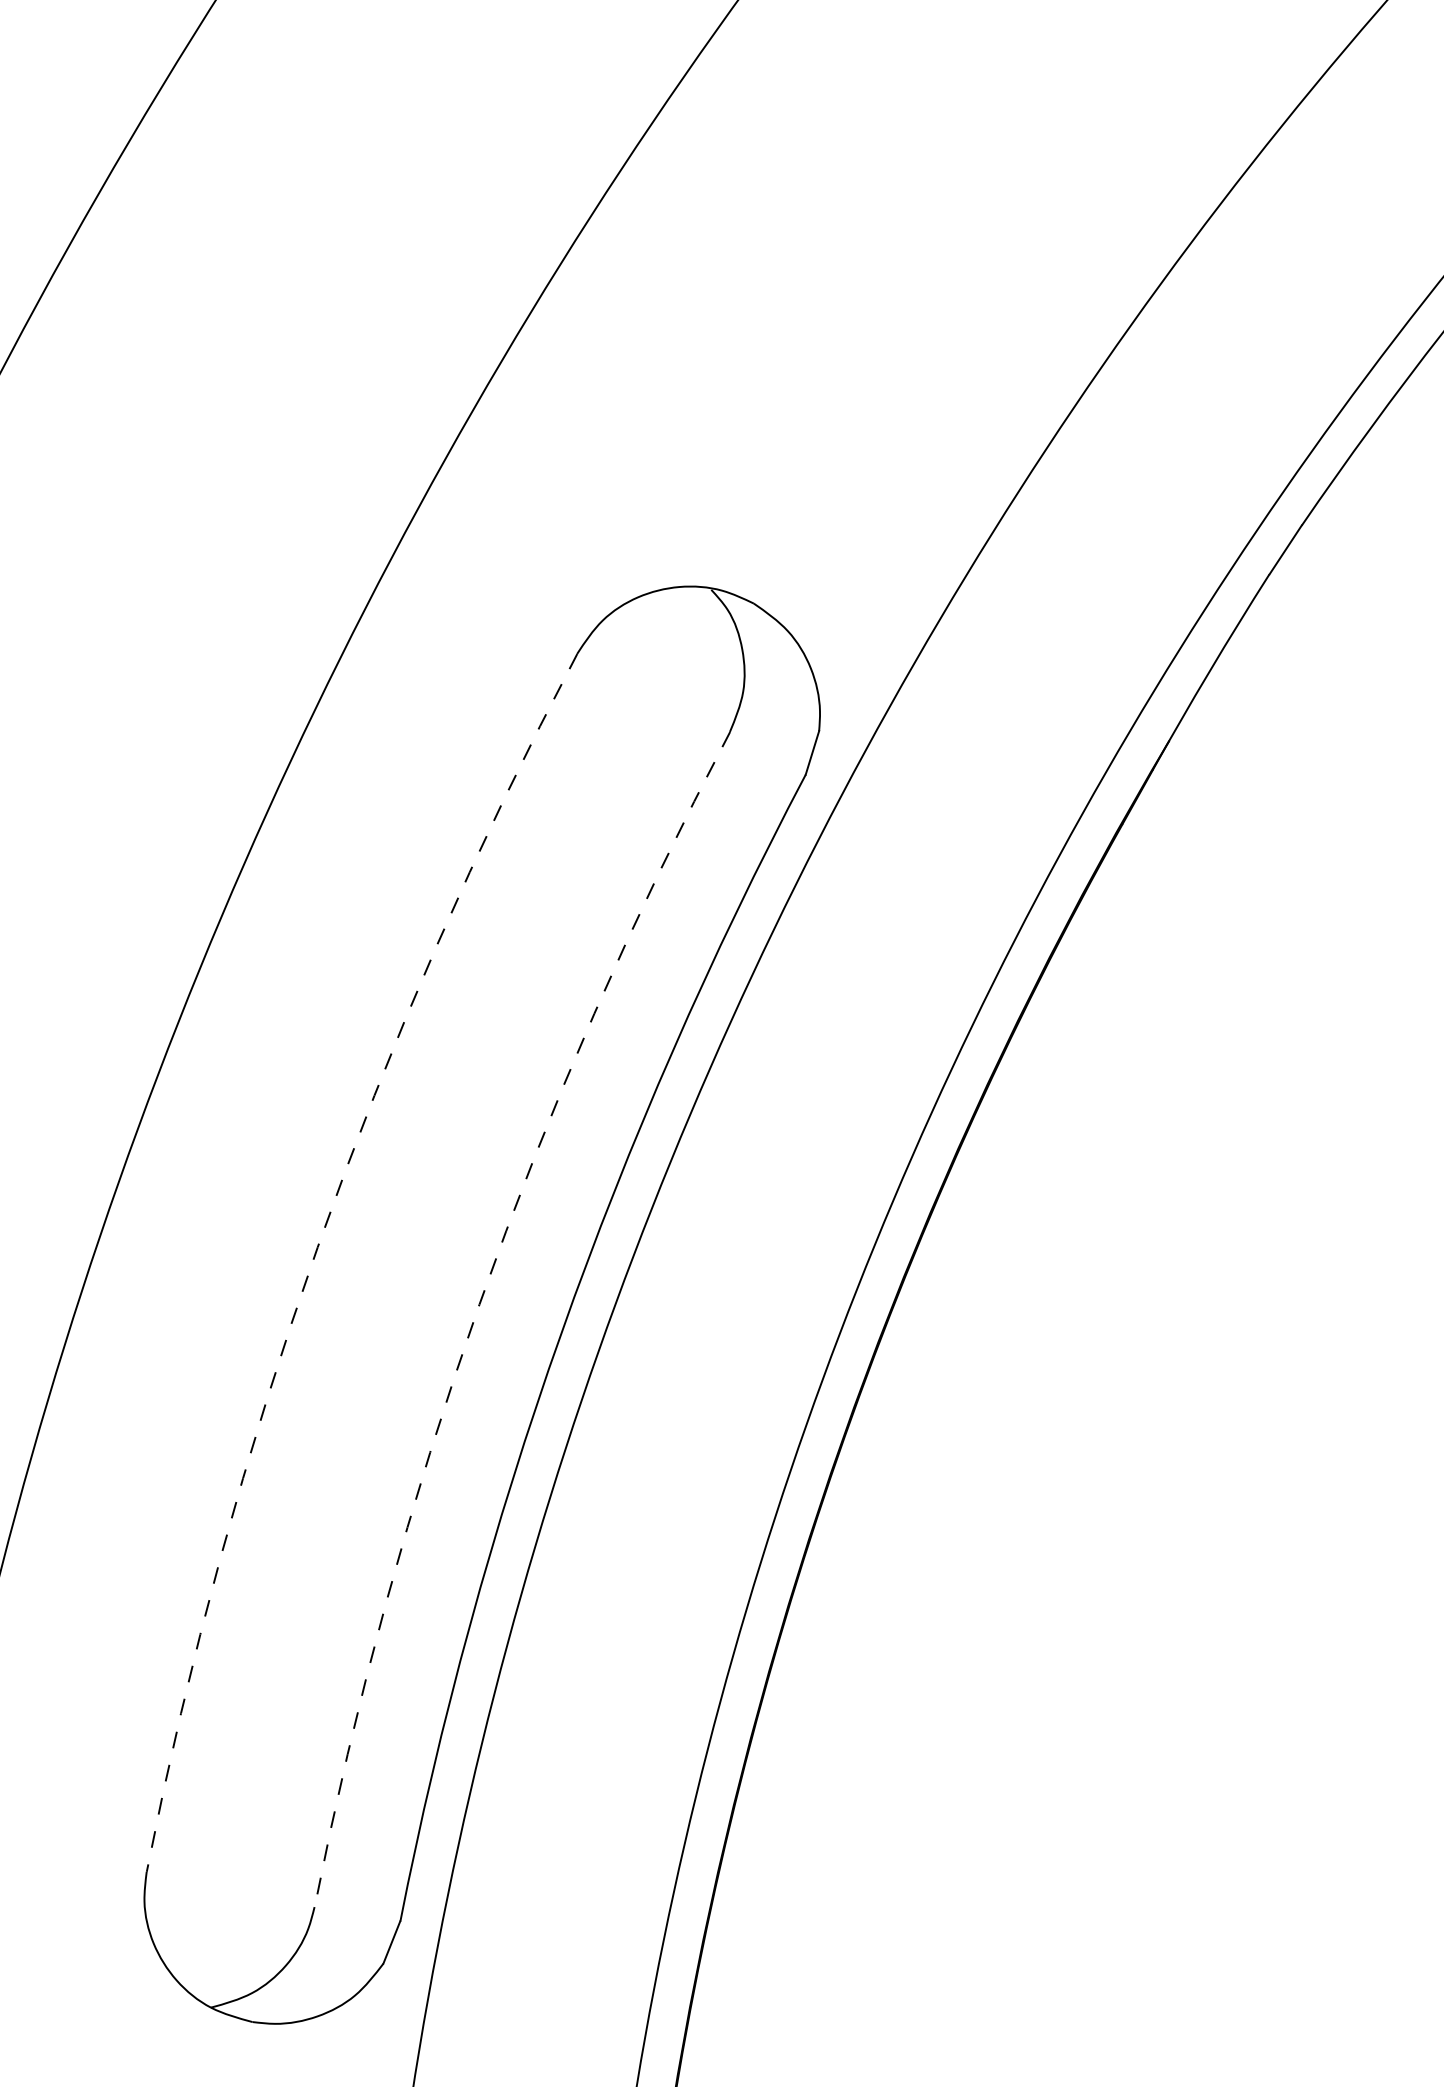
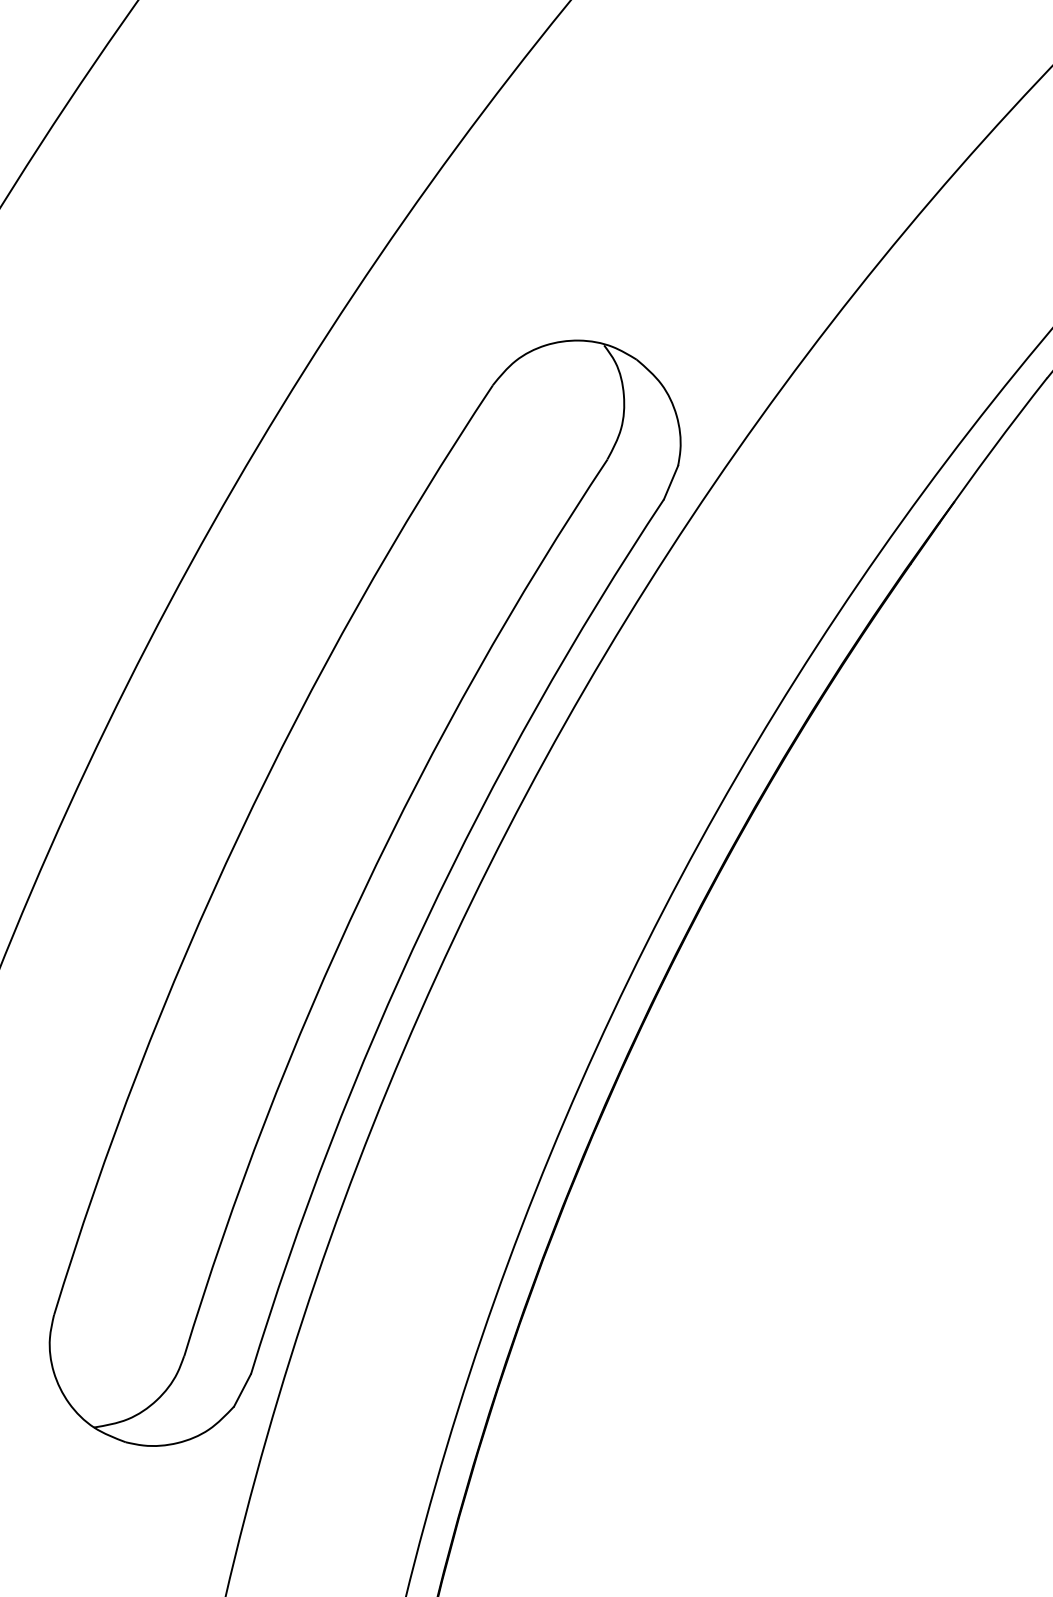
arc: (317, 1247) -> (239, 834), dashed -> solid
arc: (479, 1304) -> (363, 892), dashed -> solid

